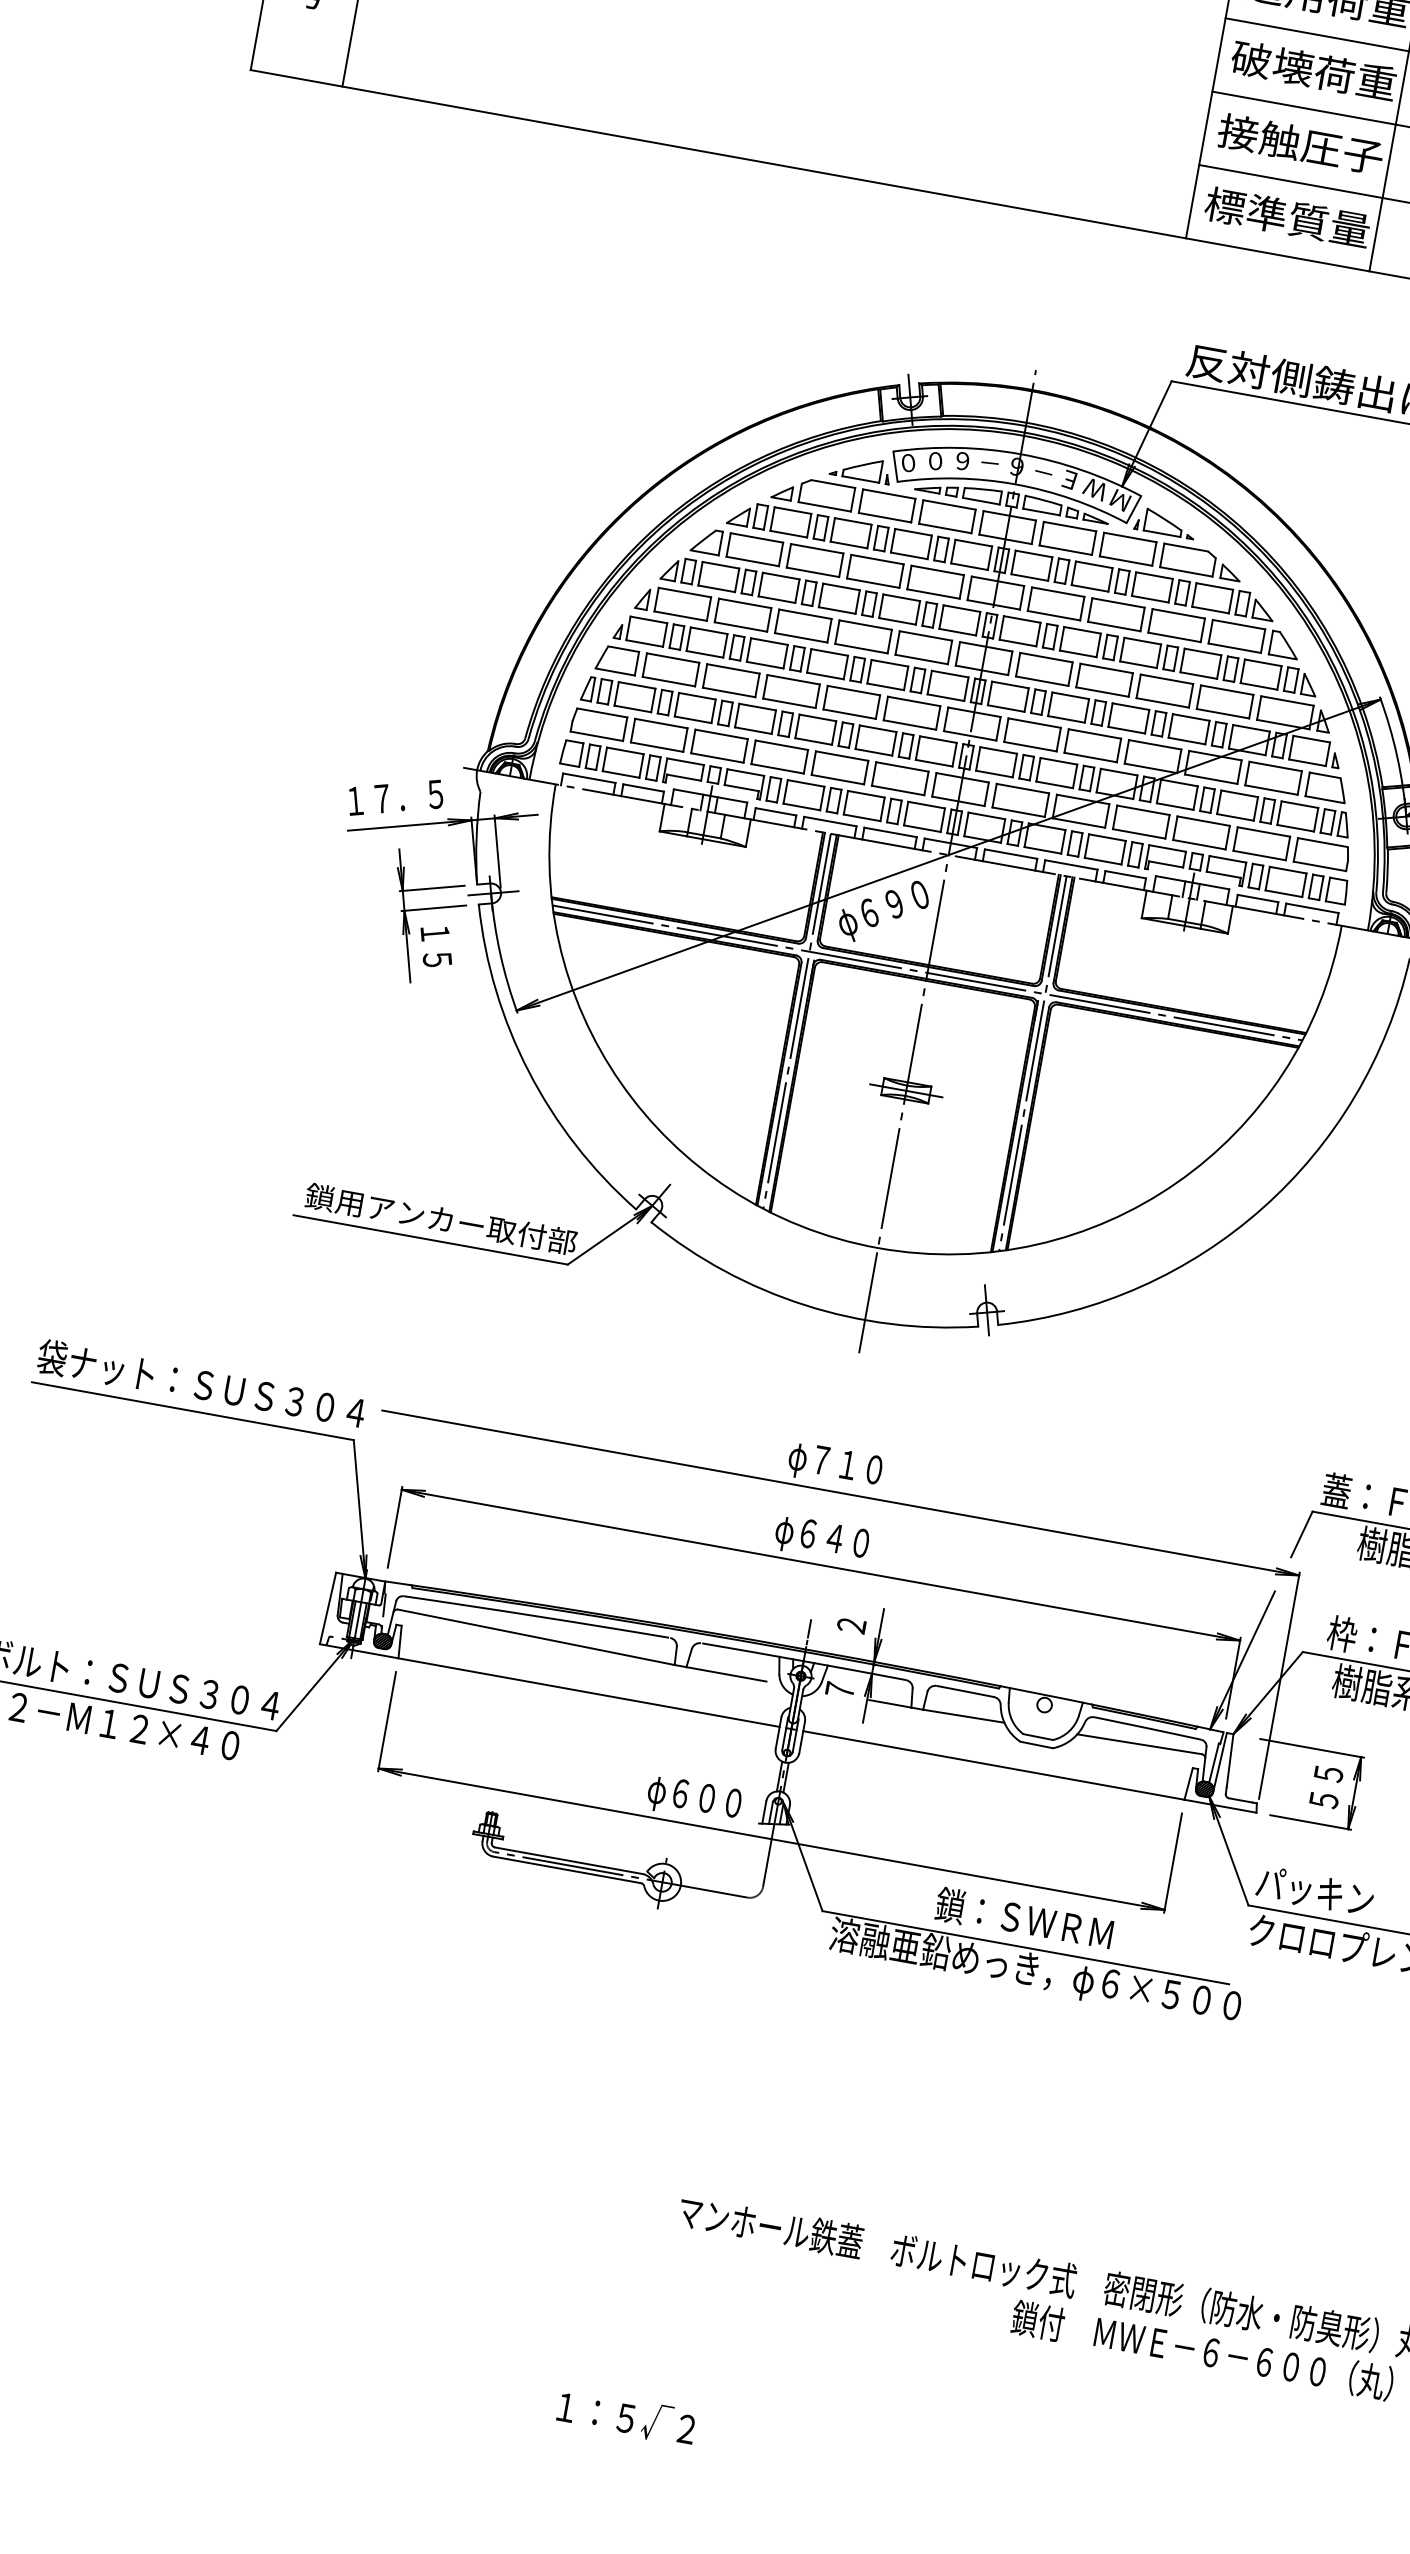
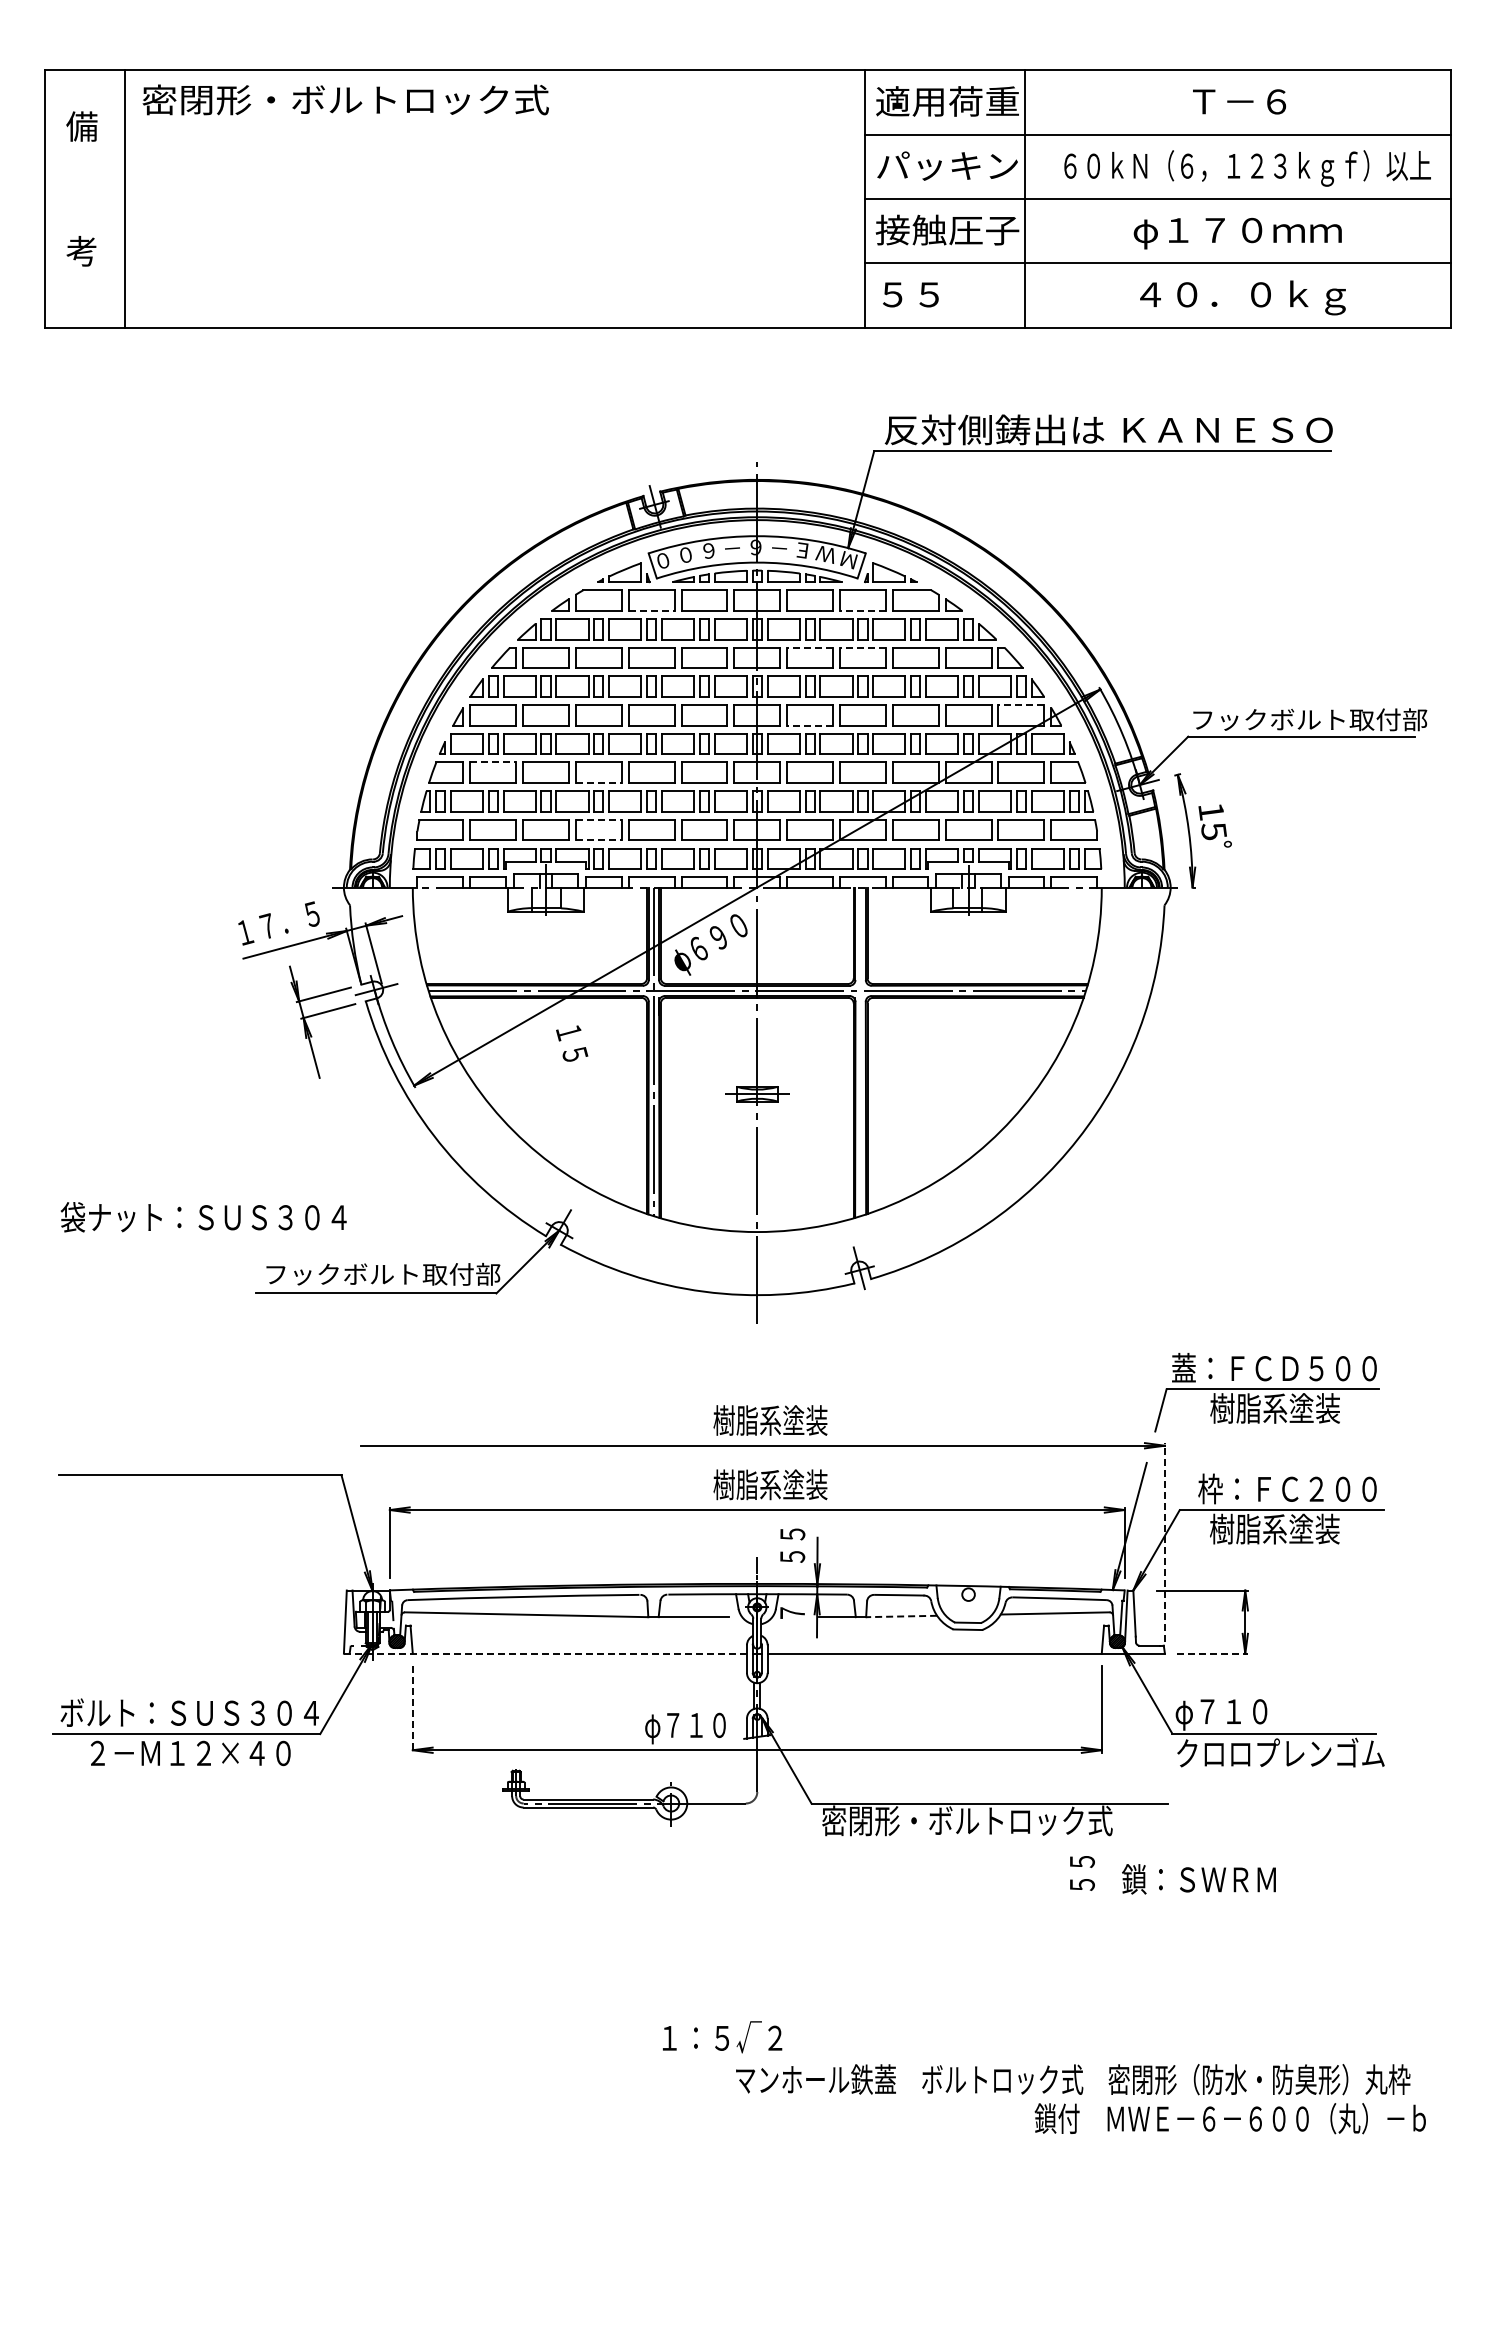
text: (1312, 70) -> (946, 165), 破壊荷重 -> パッキン
text: (1287, 217) -> (947, 294), 標準質量 -> ５５
line: (884, 517) -> (651, 610), solid -> dashed
line: (1125, 560) -> (862, 610), solid -> dashed
line: (1058, 592) -> (810, 647), solid -> dashed
line: (1118, 602) -> (862, 647), solid -> dashed
line: (673, 658) -> (493, 762), solid -> dashed
line: (1042, 681) -> (810, 725), solid -> dashed
line: (1287, 700) -> (1021, 704), solid -> dashed
line: (788, 703) -> (598, 783), solid -> dashed
line: (781, 744) -> (598, 819), solid -> dashed
line: (777, 768) -> (598, 840), solid -> dashed
text: (436, 946) -> (572, 1043), moved
line: (1032, 1063) -> (860, 1051), removed
text: (395, 1209) -> (341, 1273), 鎖用アンカー取付部 -> フックボルト取付部
text: (201, 1384) -> (203, 1217), moved
text: (853, 1468) -> (770, 1422), φ７１０ -> 樹脂系塗装
text: (840, 1541) -> (770, 1486), φ６４０ -> 樹脂系塗装
text: (853, 1612) -> (792, 1545), ２ -> ５５
line: (1279, 1684) -> (1164, 1541), solid -> dashed
line: (549, 1685) -> (545, 1653), solid -> dashed
line: (963, 1716) -> (901, 1616), solid -> dashed
line: (386, 1721) -> (412, 1709), solid -> dashed
text: (1326, 1787) -> (1082, 1873), moved
text: (693, 1796) -> (684, 1725), φ６００ -> φ７１０
line: (1310, 1822) -> (1212, 1653), solid -> dashed
text: (1314, 1893) -> (1226, 1713), パッキン -> φ７１０
text: (1023, 1919) -> (1198, 1879), moved
text: (1035, 1971) -> (1001, 1822), 溶融亜鉛めっき，φ６×５００ -> 密閉形・ボルトロック式
text: (626, 2417) -> (722, 2037), moved

